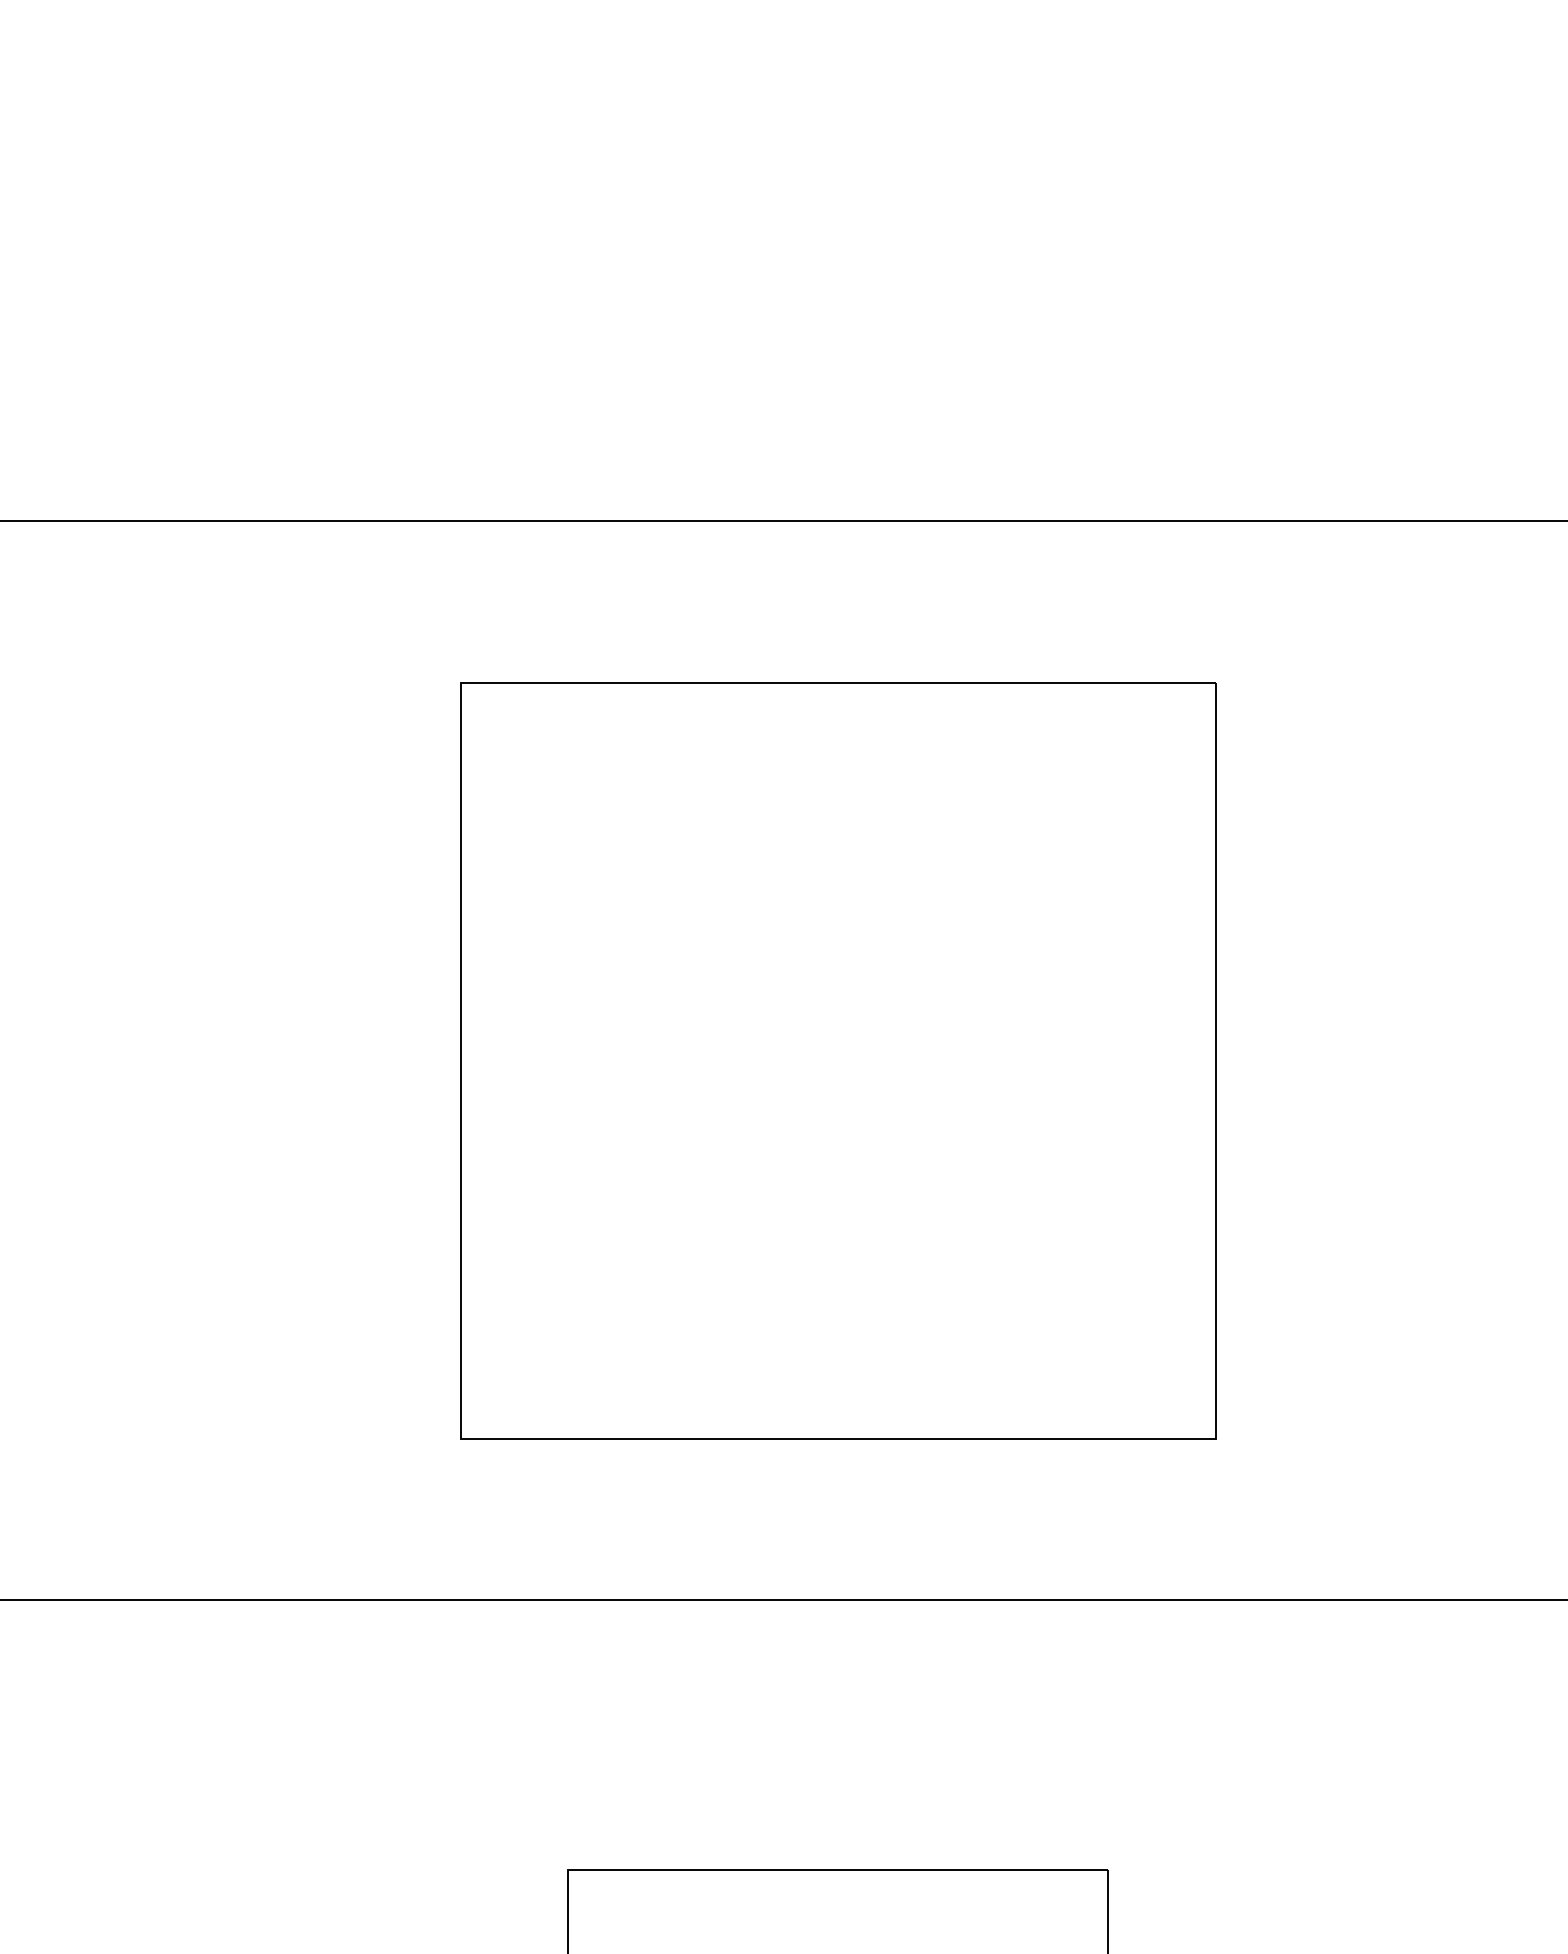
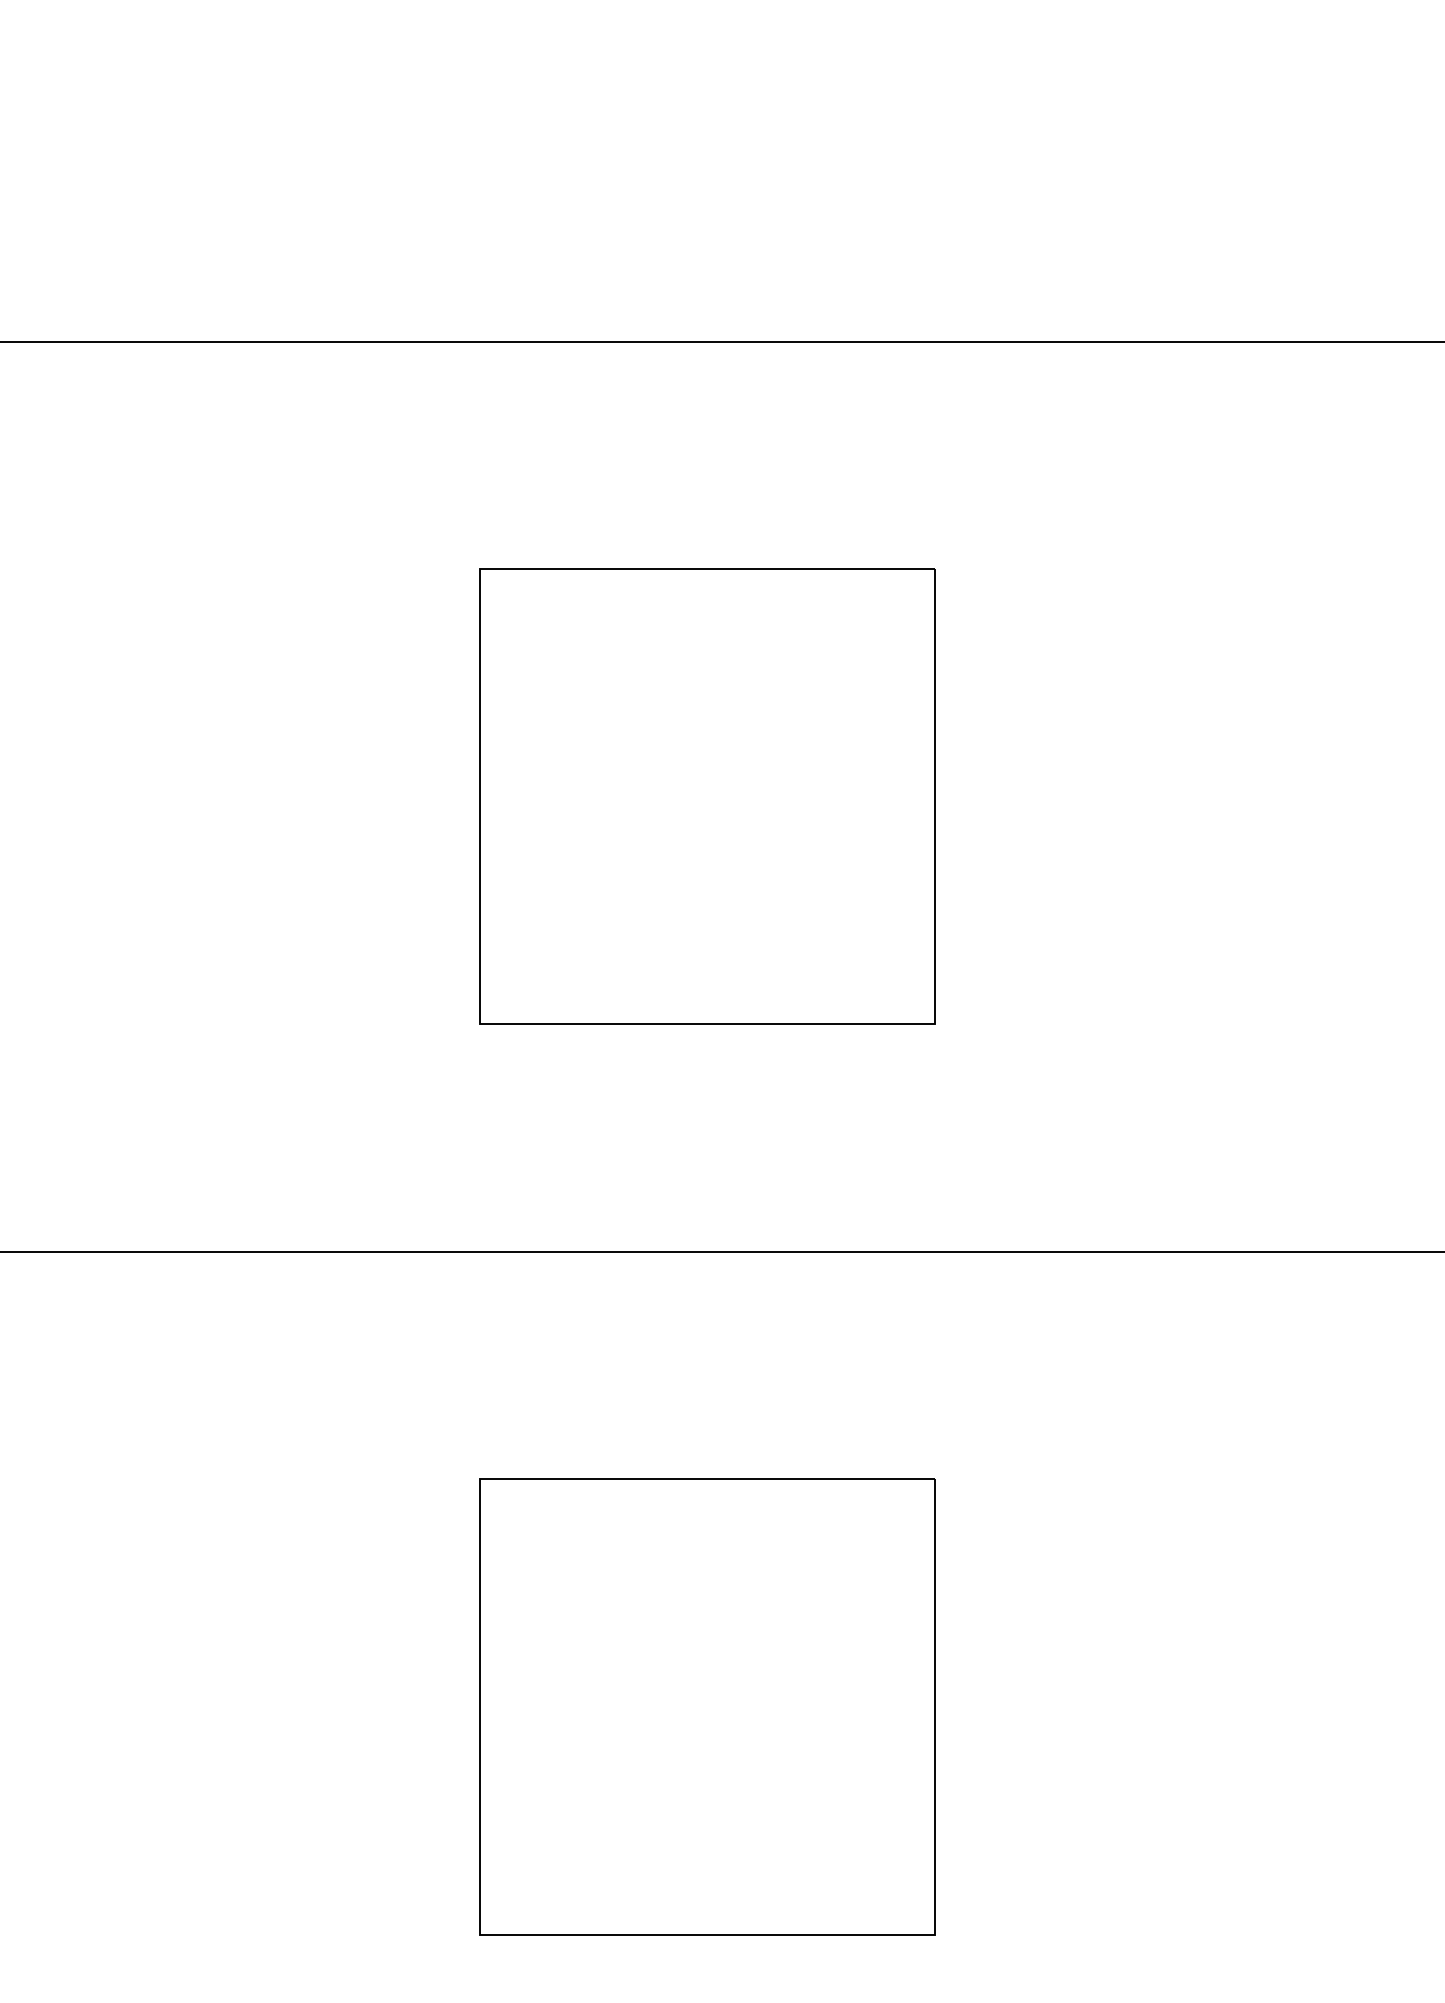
part: (838, 1060) -> (707, 796), size x0.71

